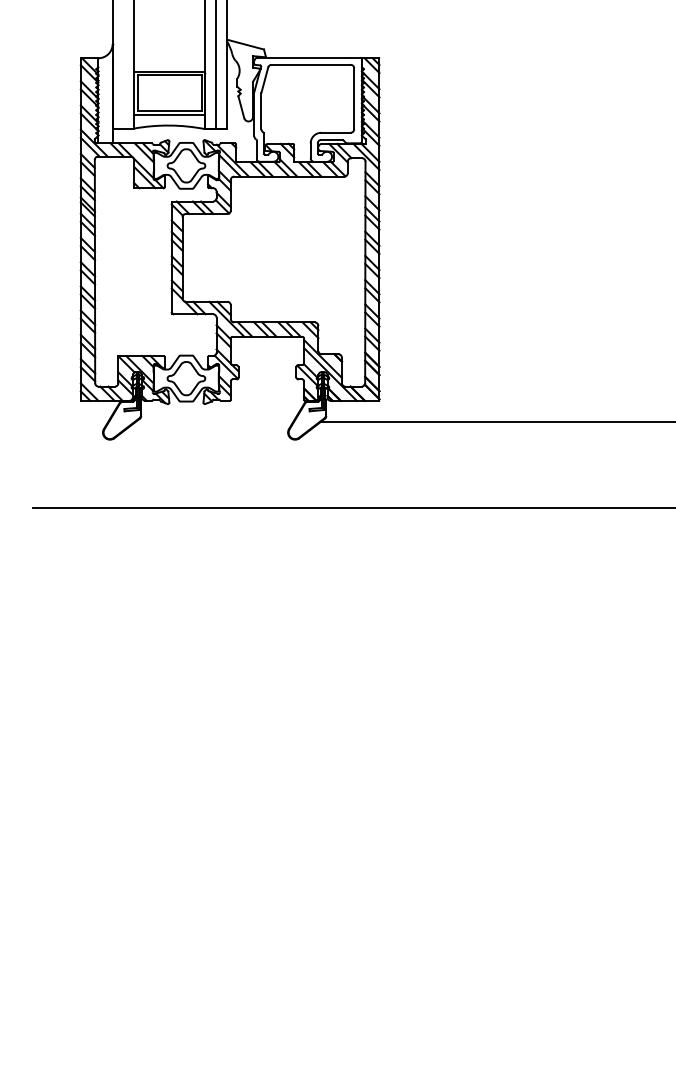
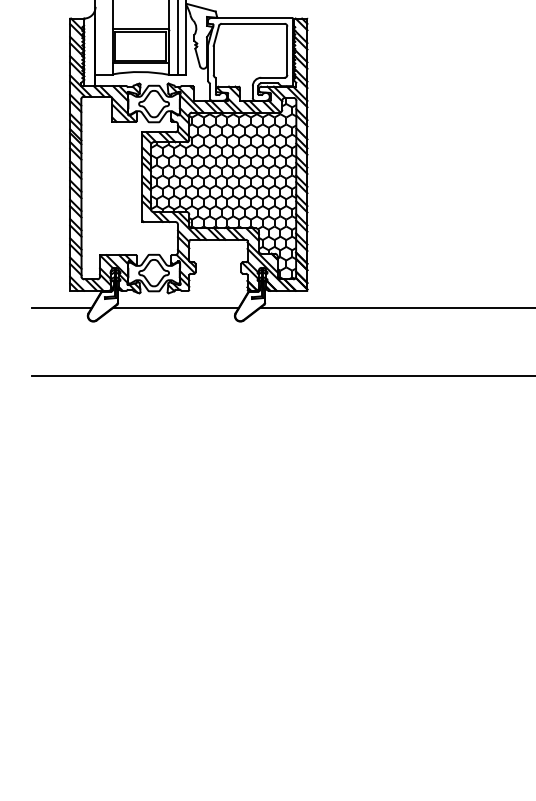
hatch: (273, 272) -> (223, 188), added
line: (70, 422) -> (61, 307), added
line: (214, 422) -> (176, 307), added

